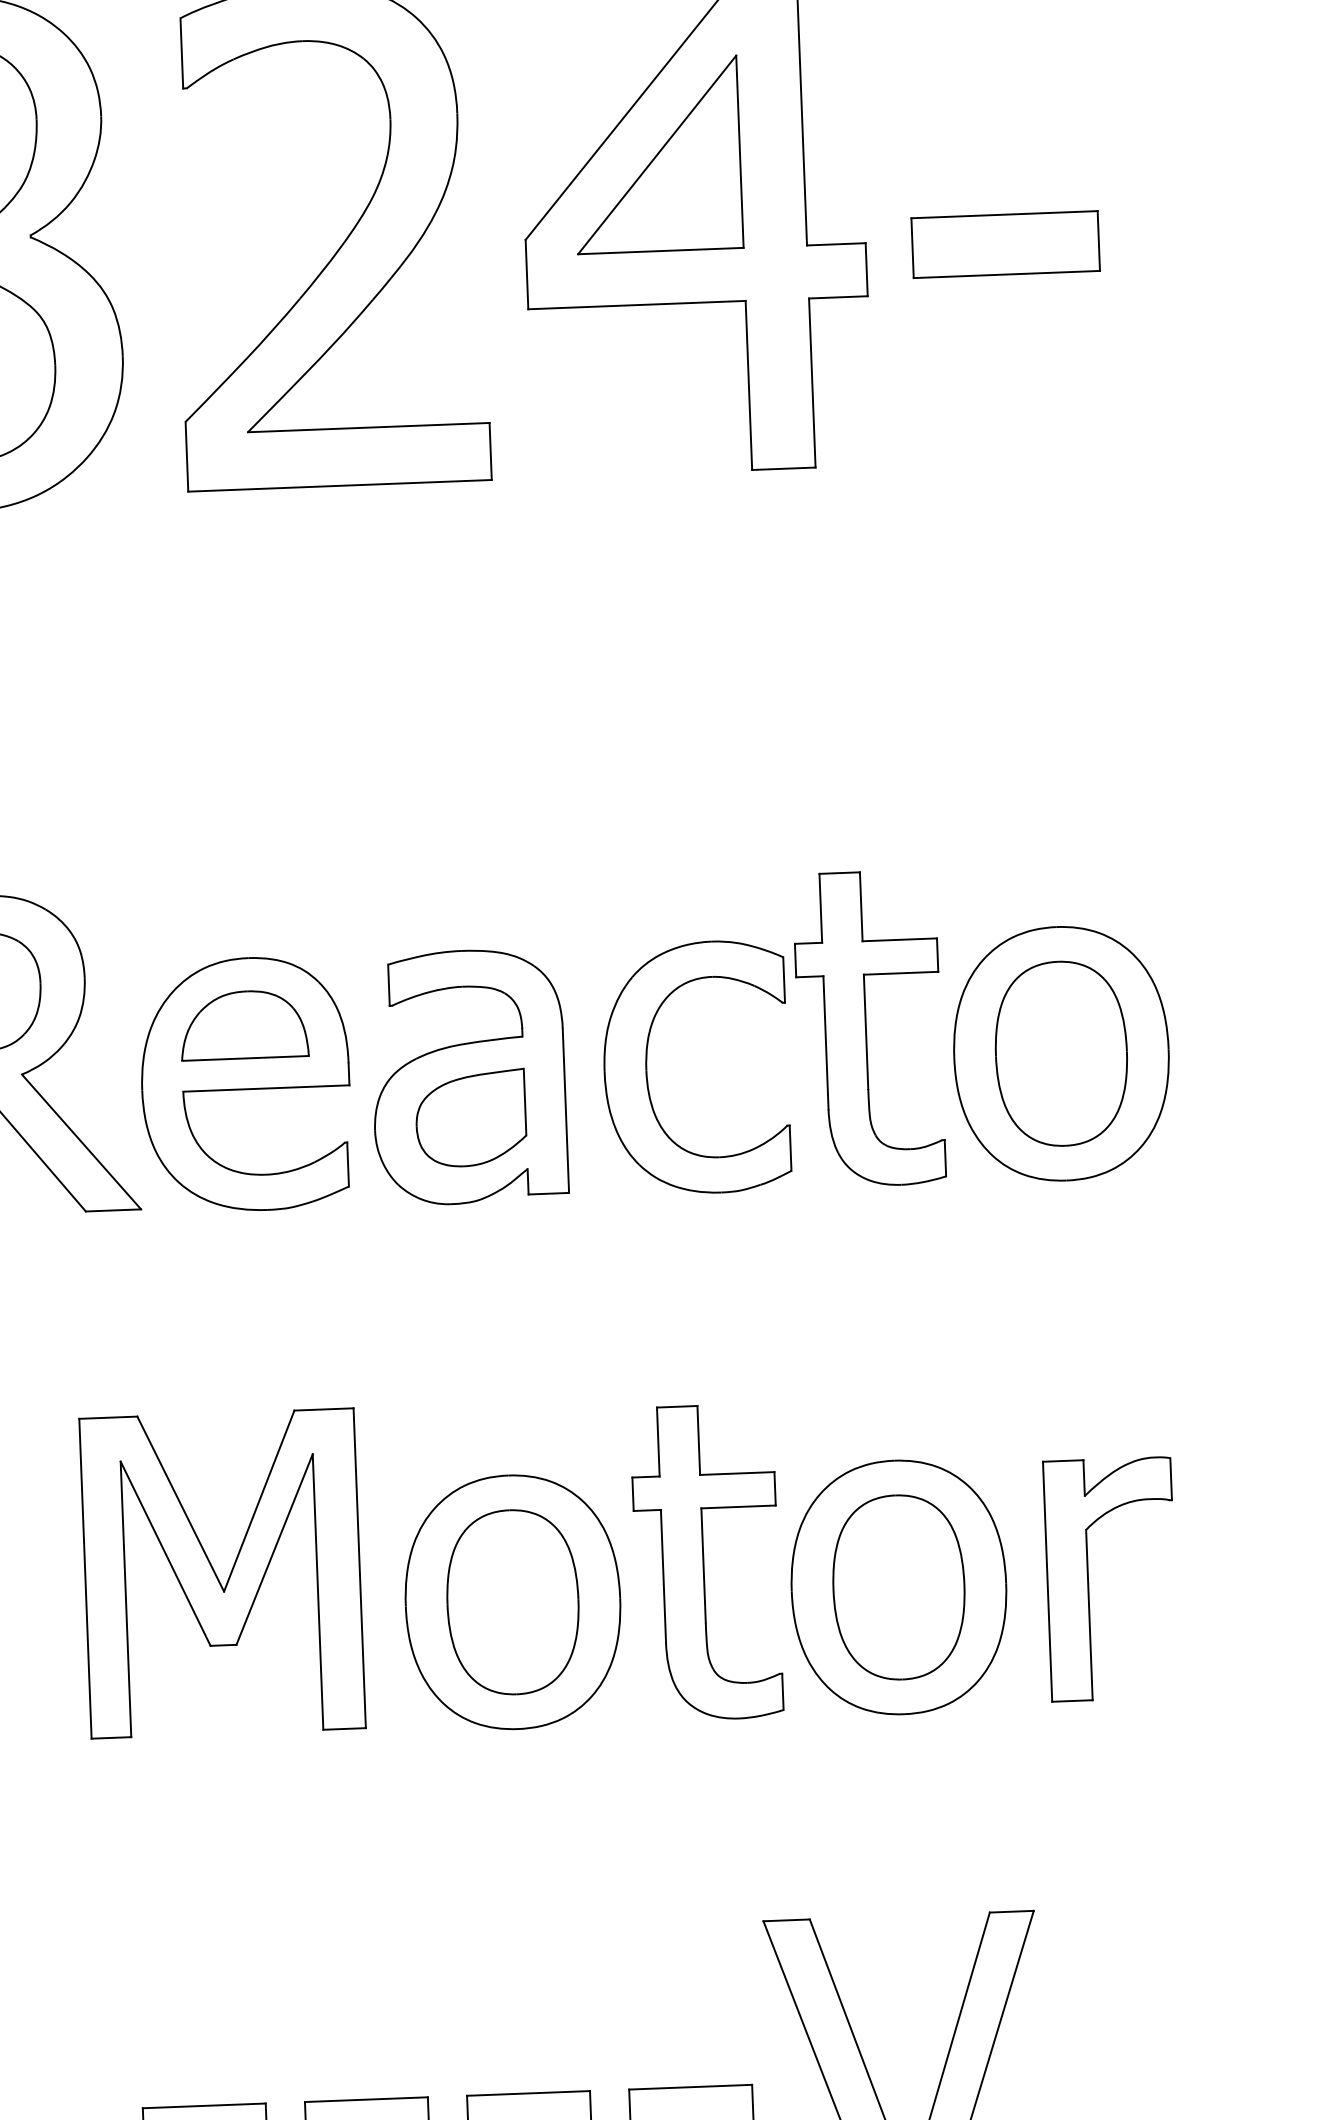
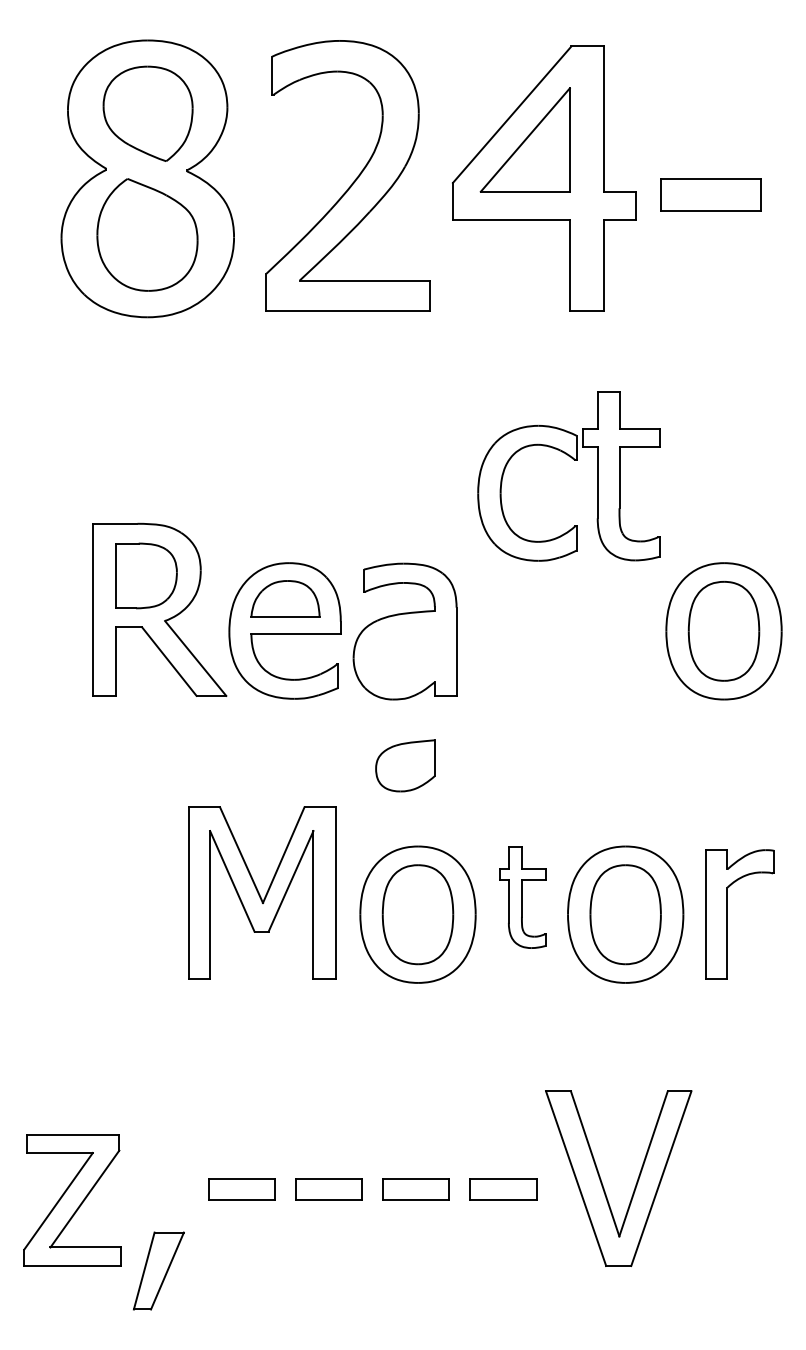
part: (781, 1003) -> (574, 460), moved
part: (471, 1117) -> (405, 765), moved
part: (705, 1562) -> (522, 897), size x0.6

